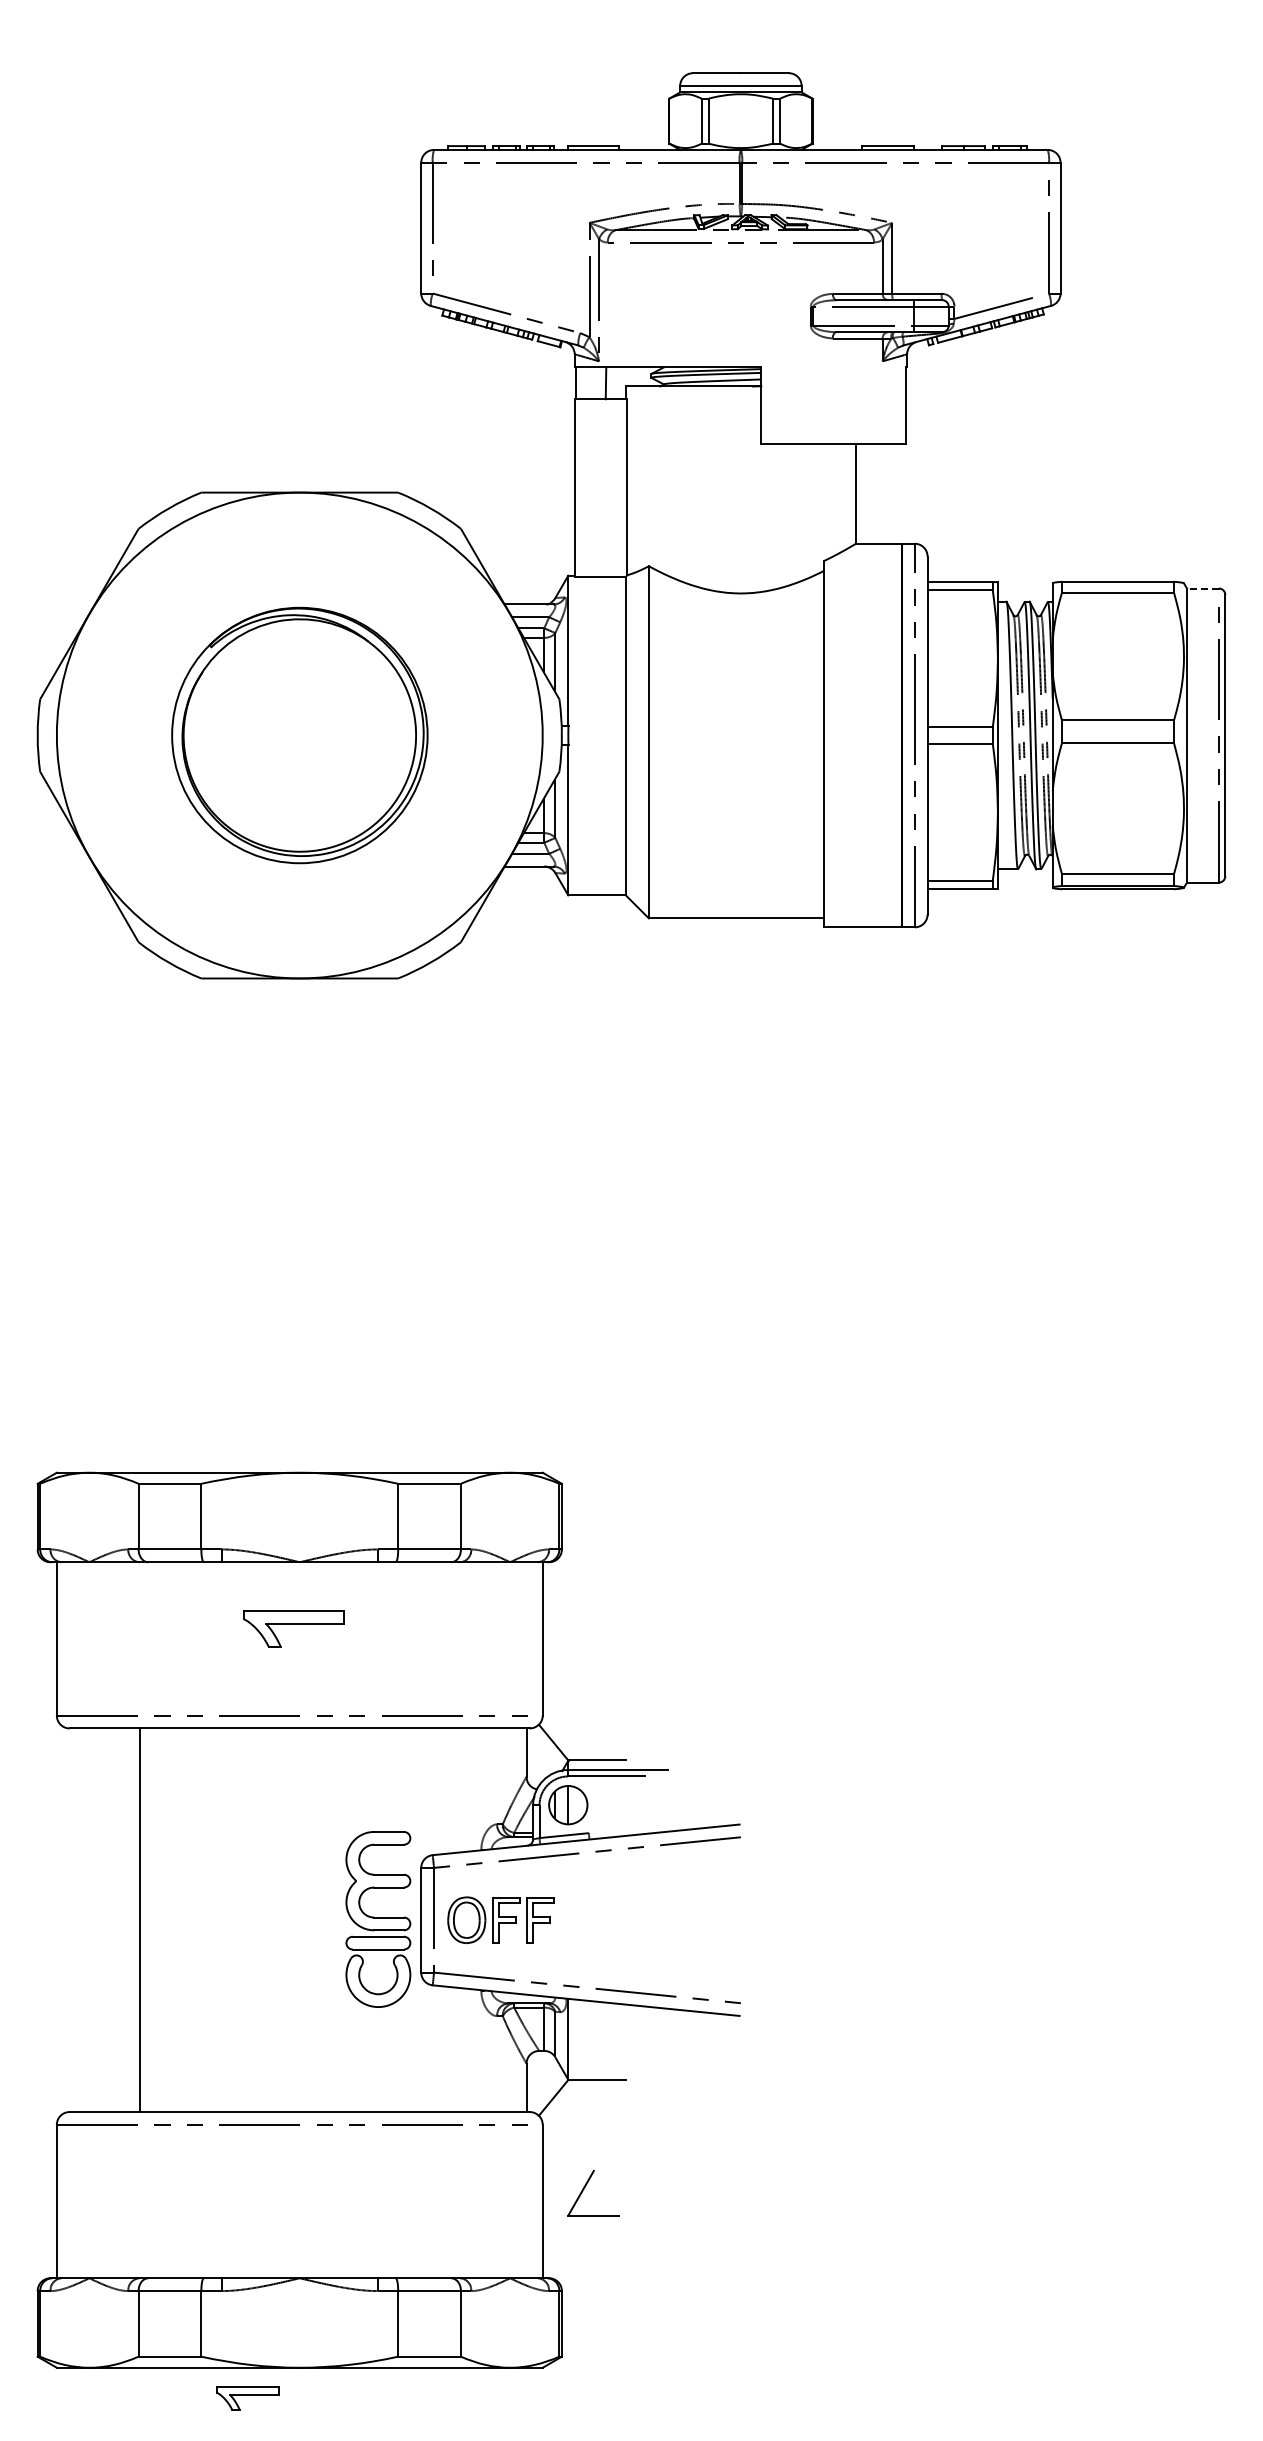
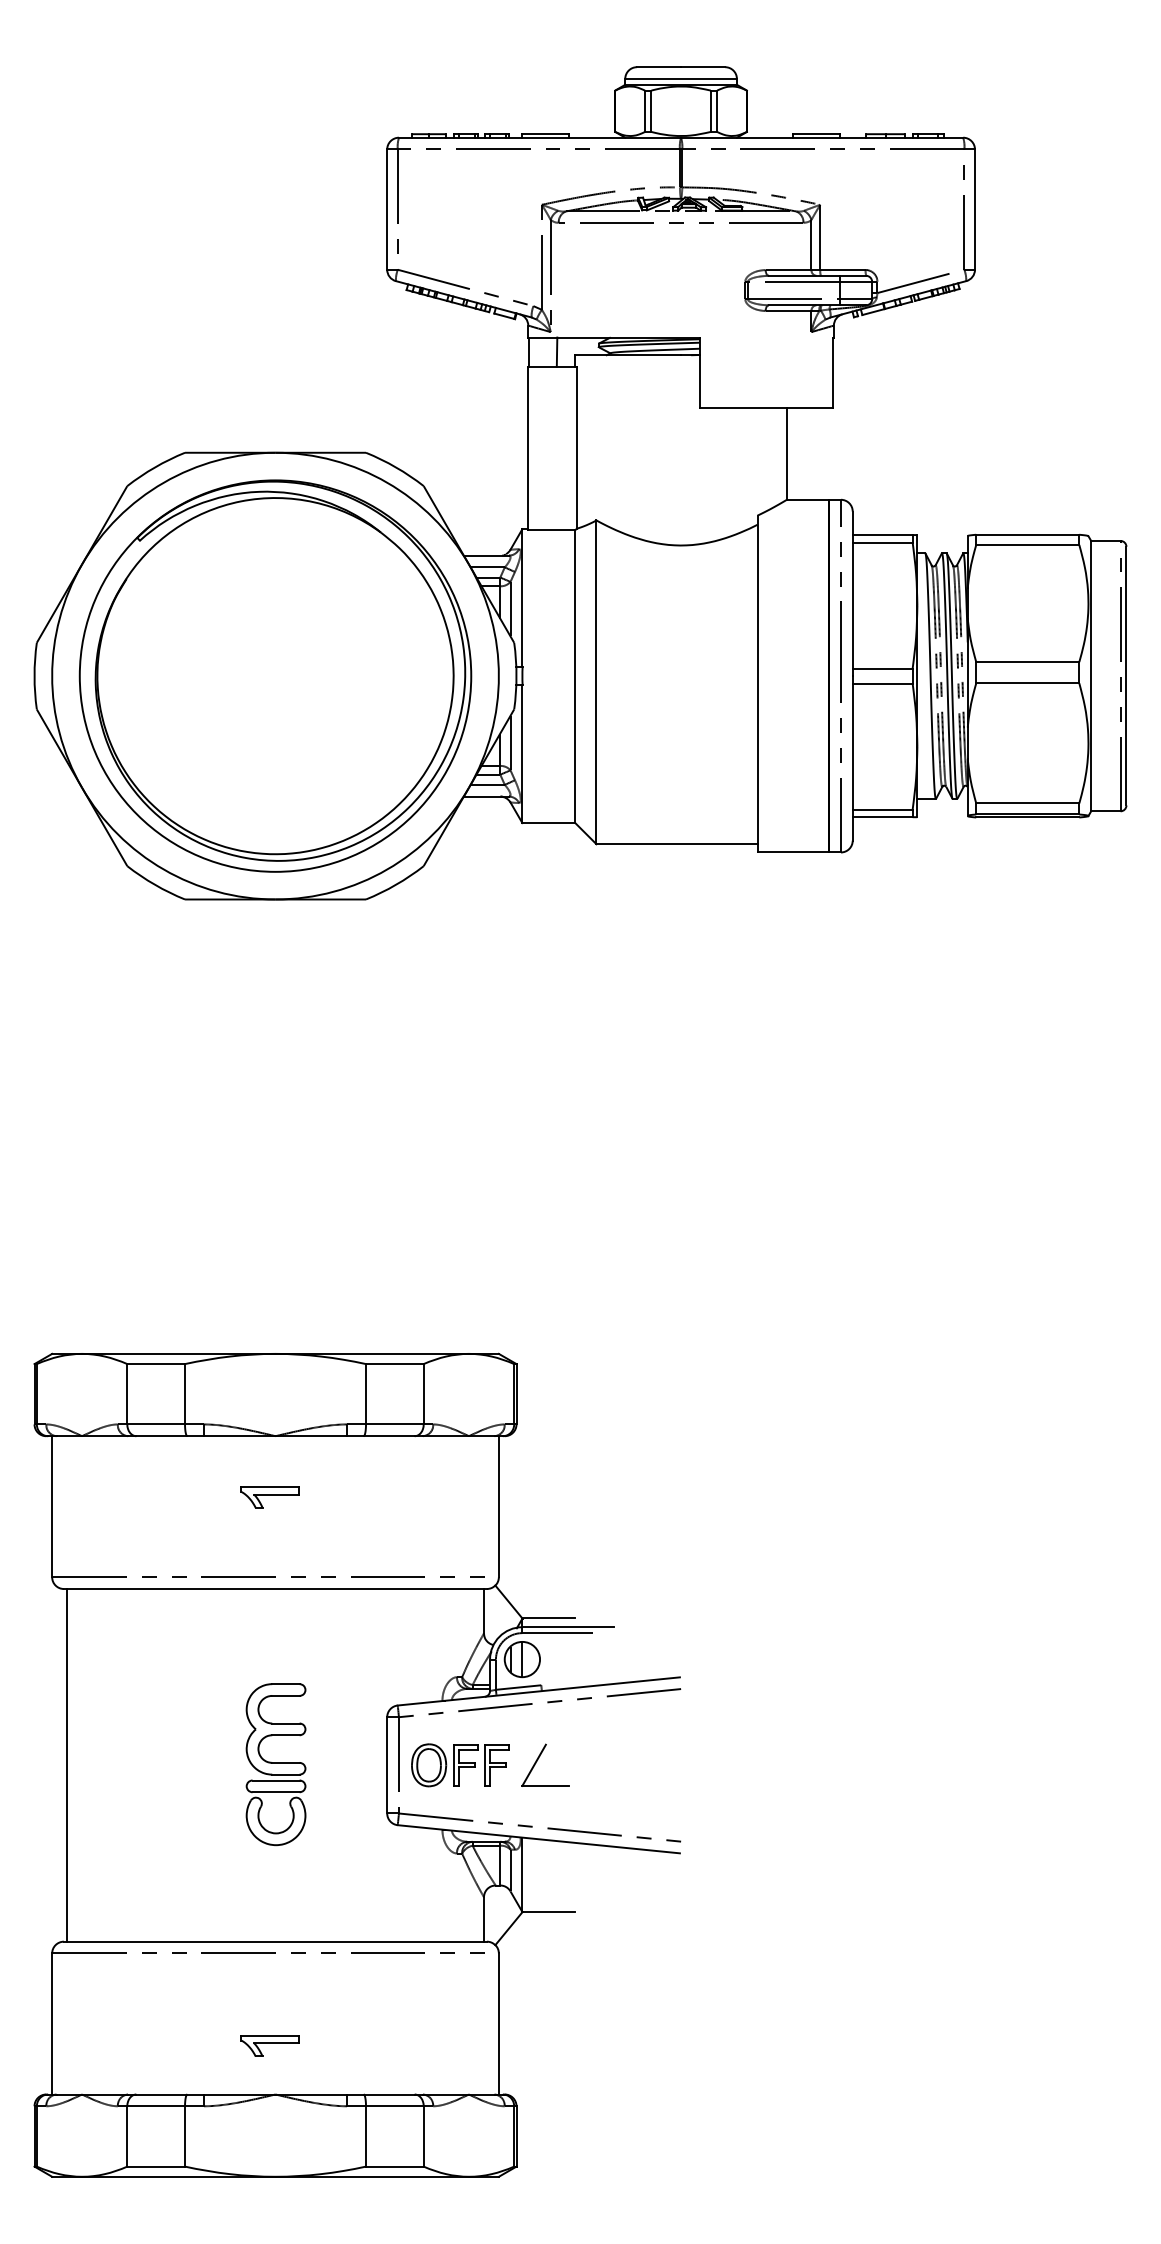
line: (1202, 588) -> (1105, 540), dashed -> solid
part: (299, 735) -> (275, 676), size x1.67
part: (293, 1628) -> (269, 1497), size x0.62
part: (378, 1919) -> (276, 1764), moved
line: (139, 1920) -> (66, 1765), moved
part: (585, 2187) -> (538, 1760), moved
part: (247, 2398) -> (269, 2045), moved

